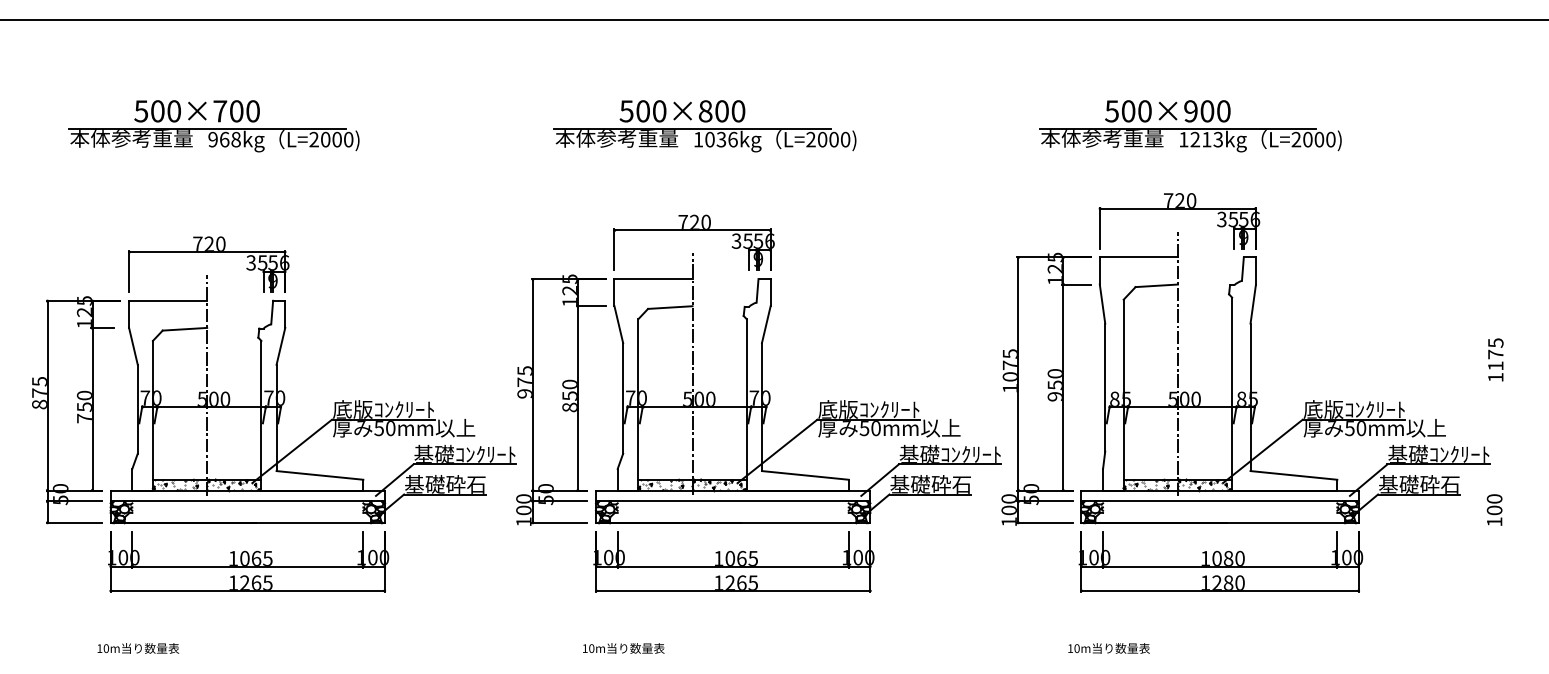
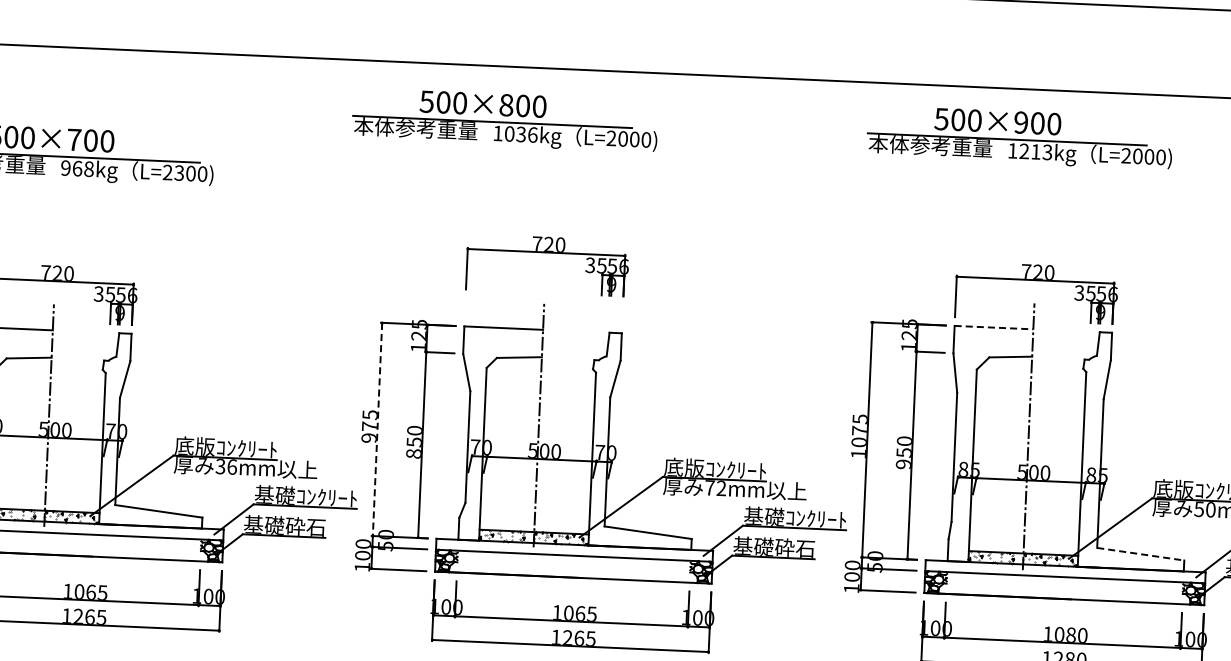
part: (704, 126) -> (504, 120), moved
part: (1190, 126) -> (1020, 137), moved
text: (325, 139) -> (179, 172), L=2000) -> L=2300)
part: (693, 230) -> (547, 252), moved
line: (1139, 257) -> (994, 327), solid -> dashed
line: (532, 384) -> (377, 429), solid -> dashed
text: (385, 428) -> (226, 466), 50mm -> 36mm
text: (869, 428) -> (714, 488), 50mm -> 72mm
line: (1293, 475) -> (1140, 554), solid -> dashed

